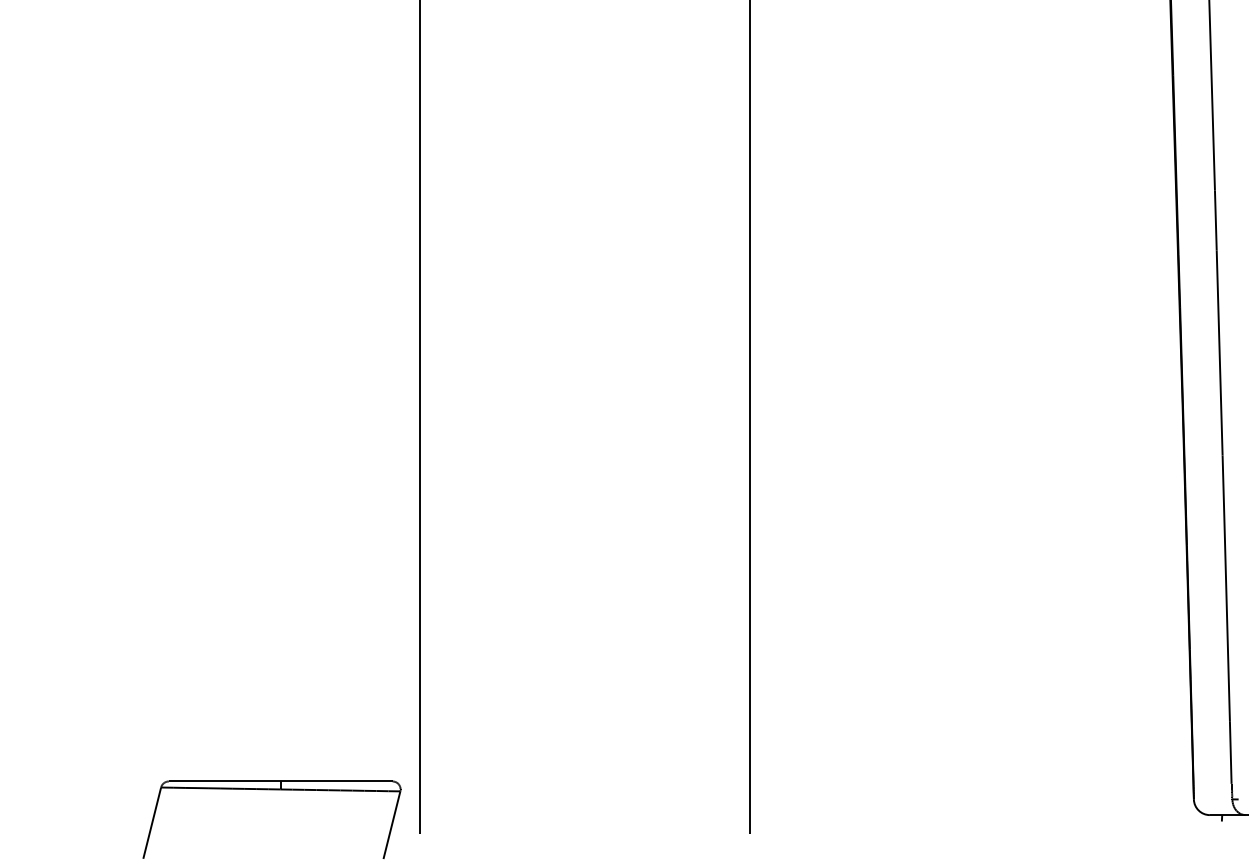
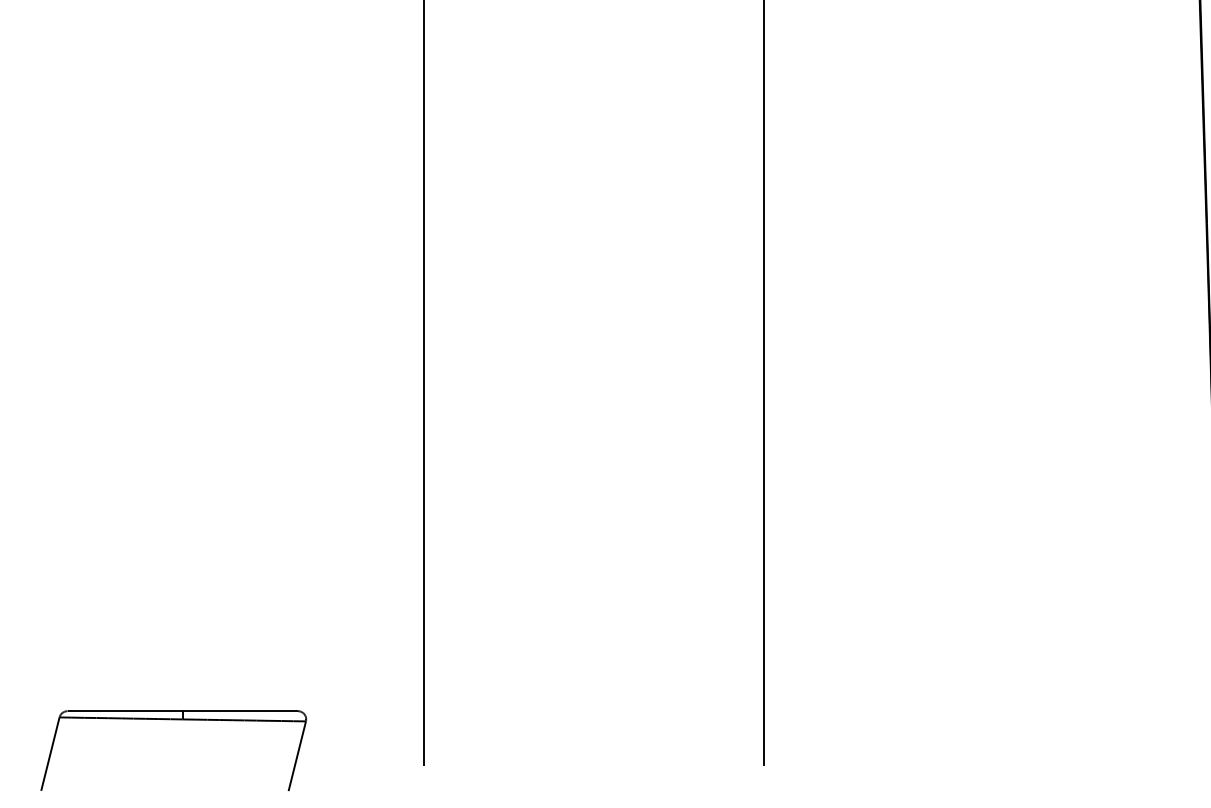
part: (271, 790) -> (173, 720), moved

